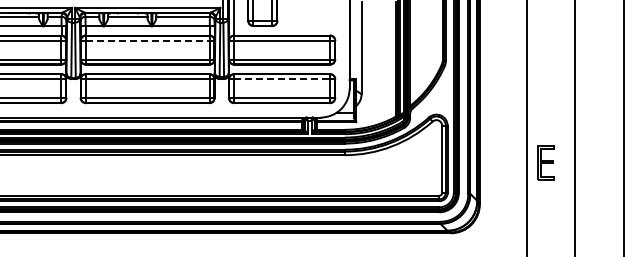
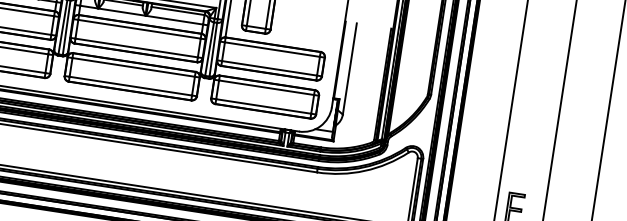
line: (147, 40) -> (139, 29), dashed -> solid
line: (282, 79) -> (266, 88), dashed -> solid

